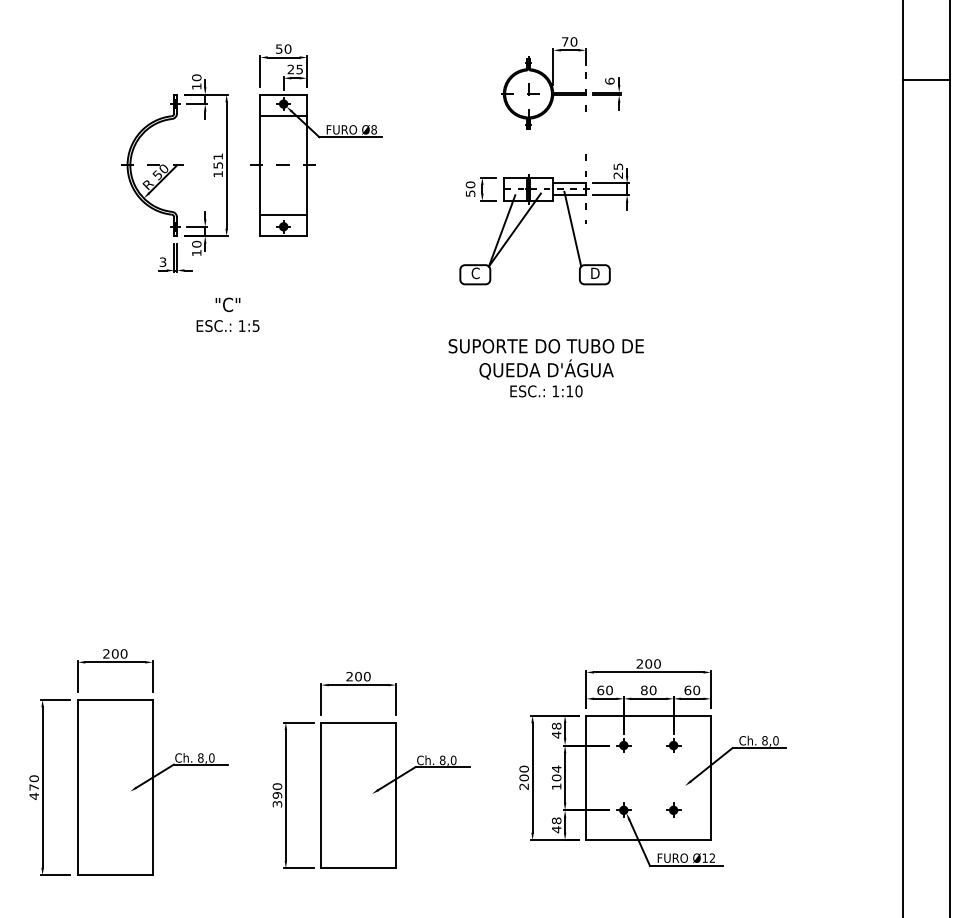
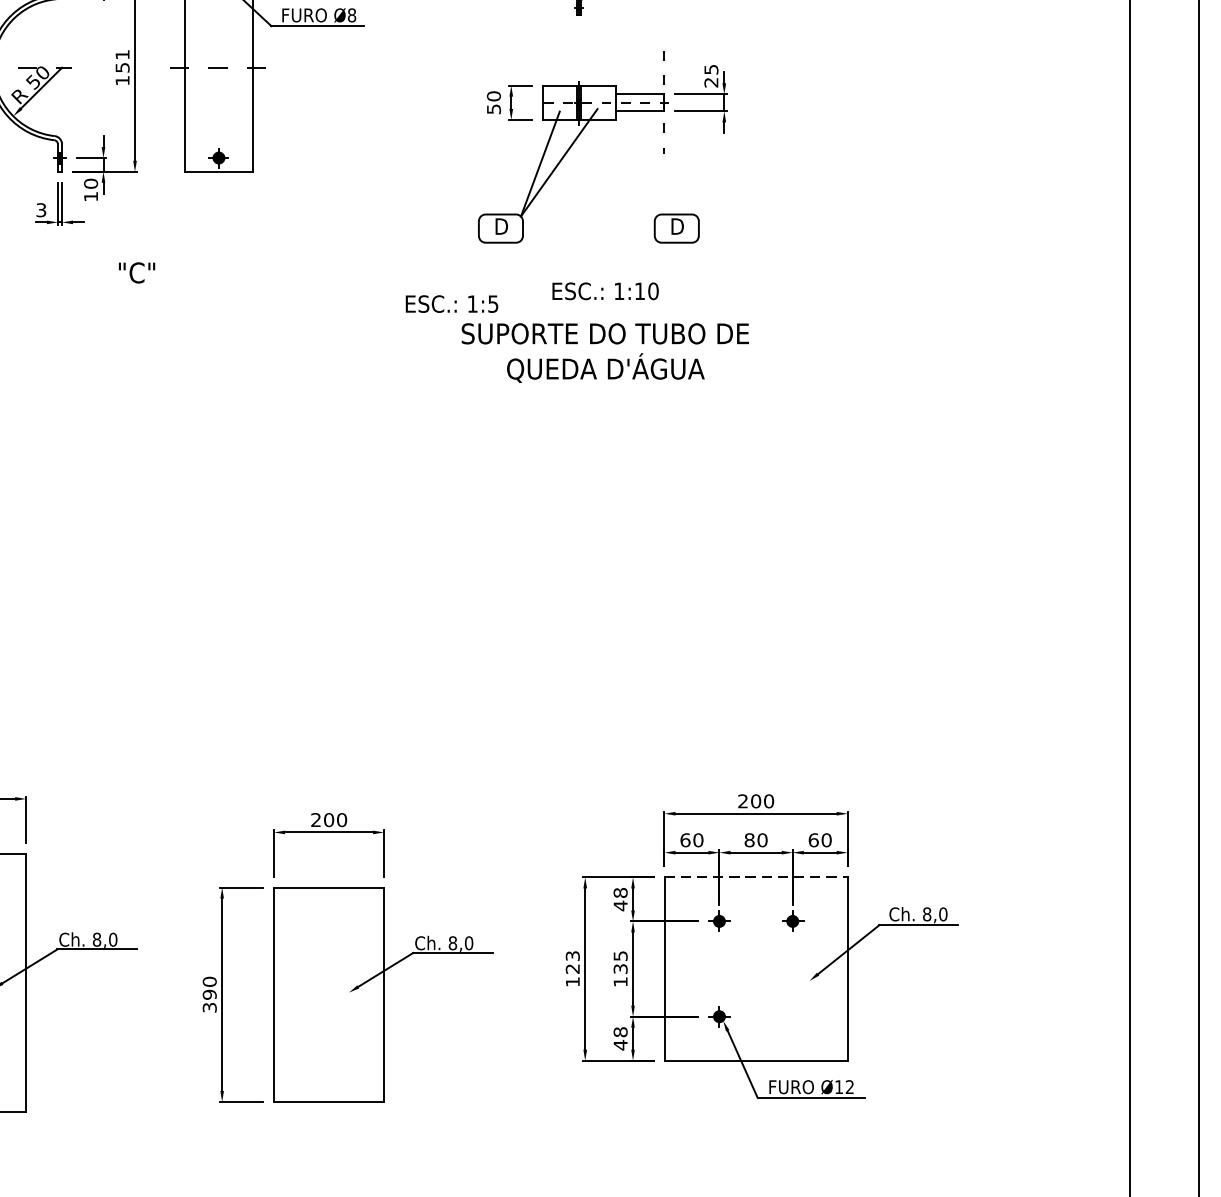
line: (283, 214) -> (218, 139), removed
line: (572, 228) -> (643, 160), removed
text: (475, 273) -> (501, 226), C -> D
text: (227, 325) -> (451, 303), moved
text: (546, 391) -> (605, 291), moved
line: (649, 715) -> (757, 877), solid -> dashed
text: (556, 773) -> (620, 962), 104 -> 135
text: (523, 777) -> (571, 968), 200 -> 123
part: (673, 809) -> (792, 1015), removed

